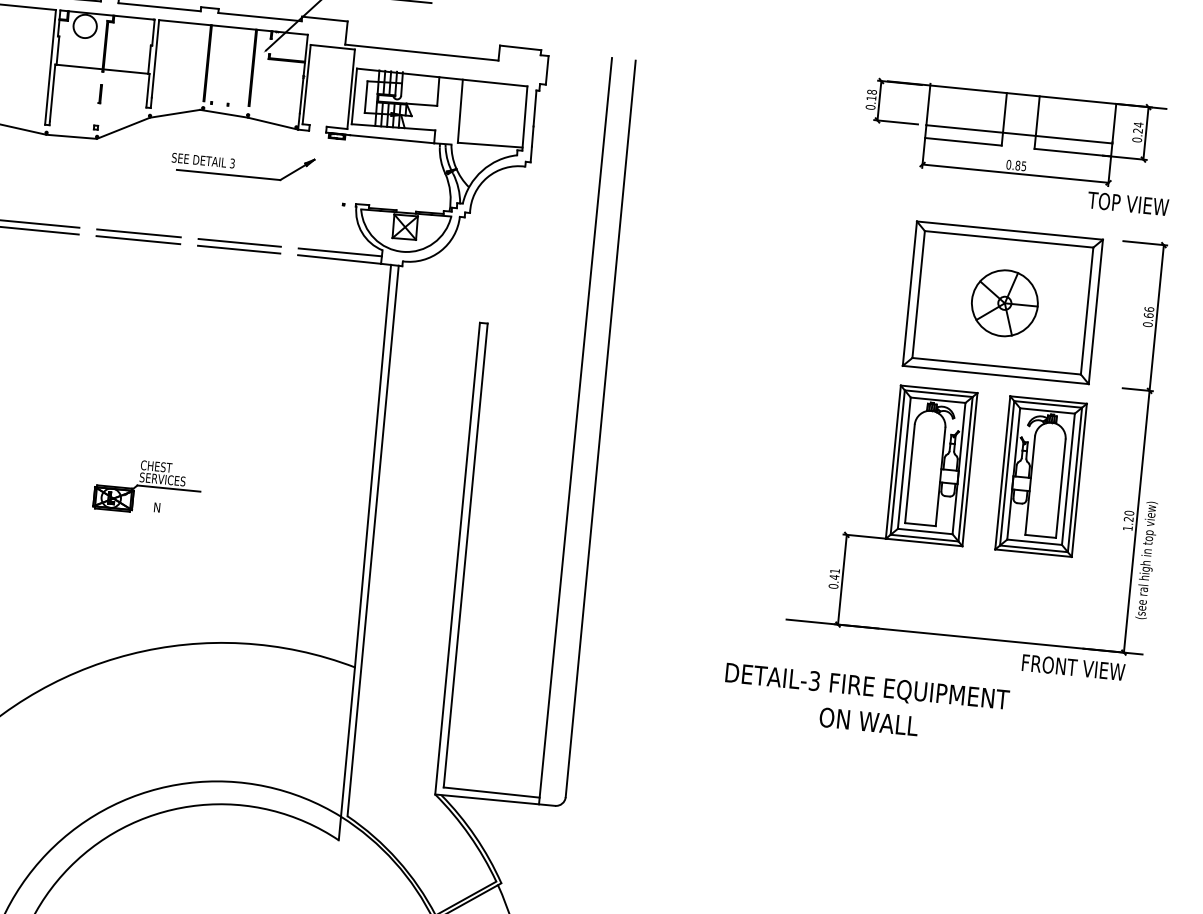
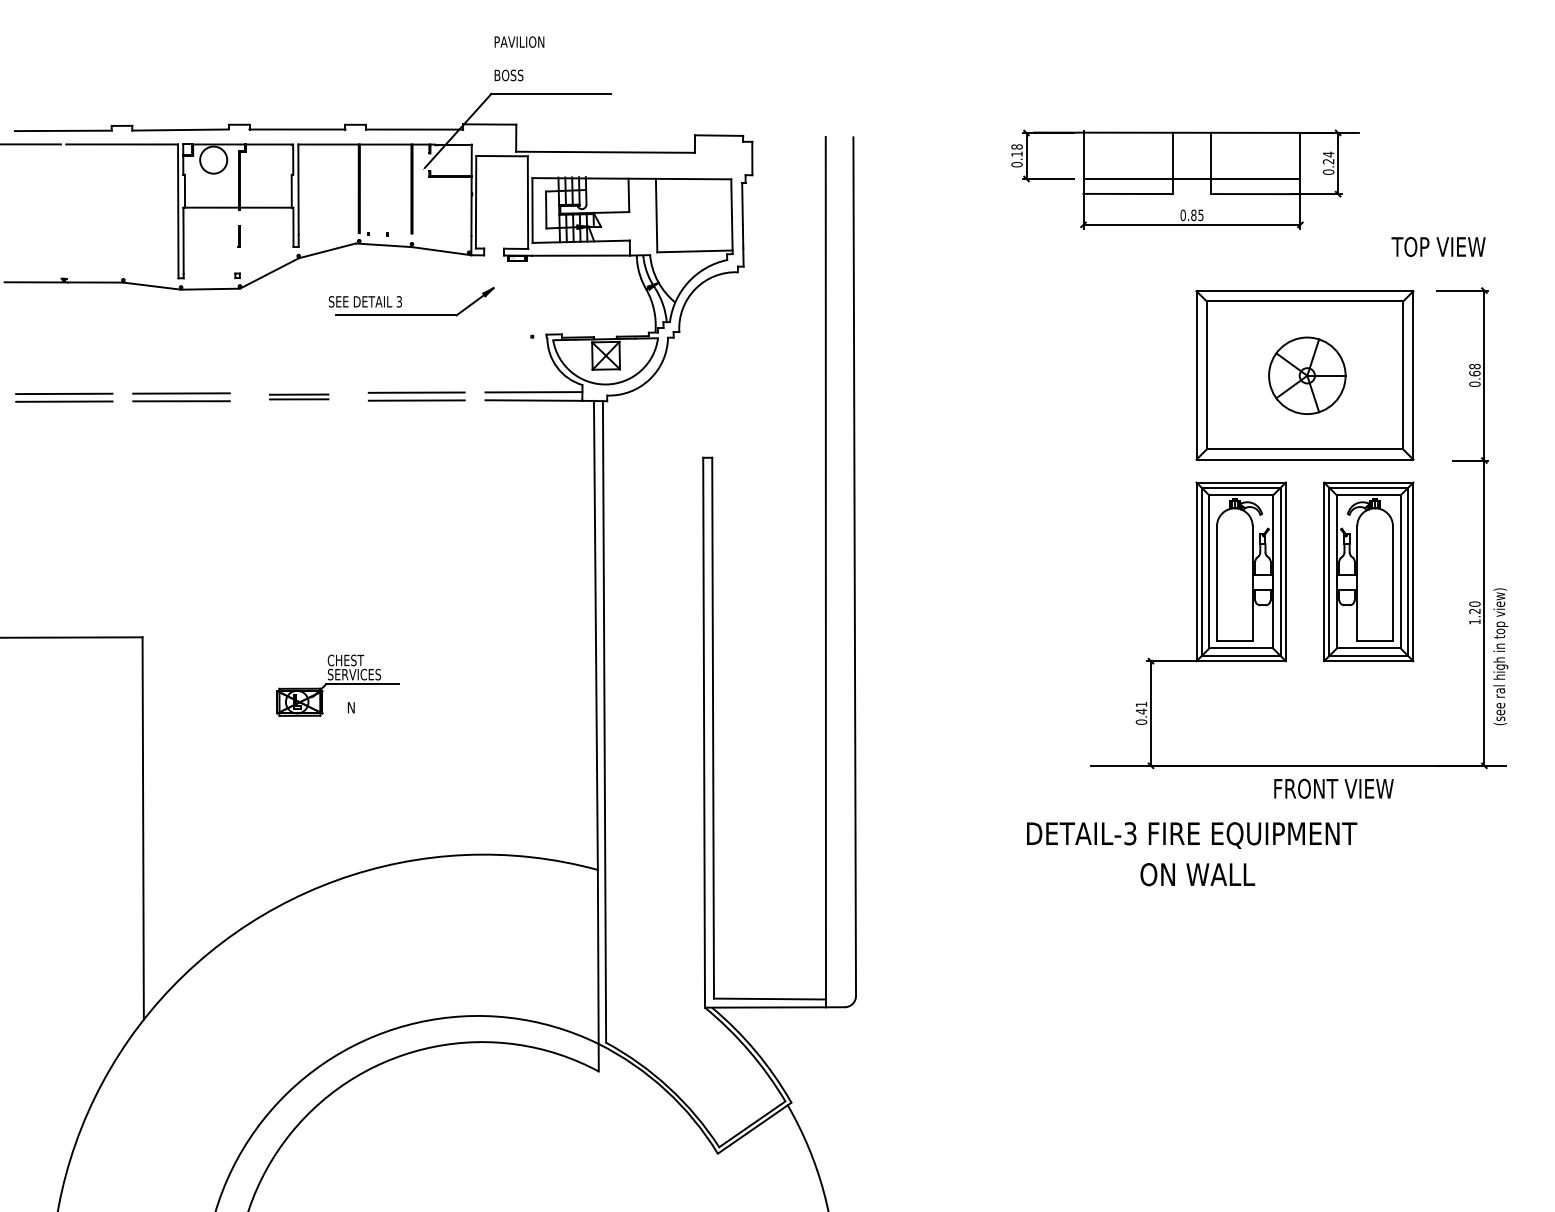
part: (1013, 134) -> (1185, 179), moved
part: (138, 236) -> (298, 396), size x0.6
text: (1148, 309) -> (1474, 366), 0.66 -> 0.68
text: (1073, 667) -> (1333, 788), moved

